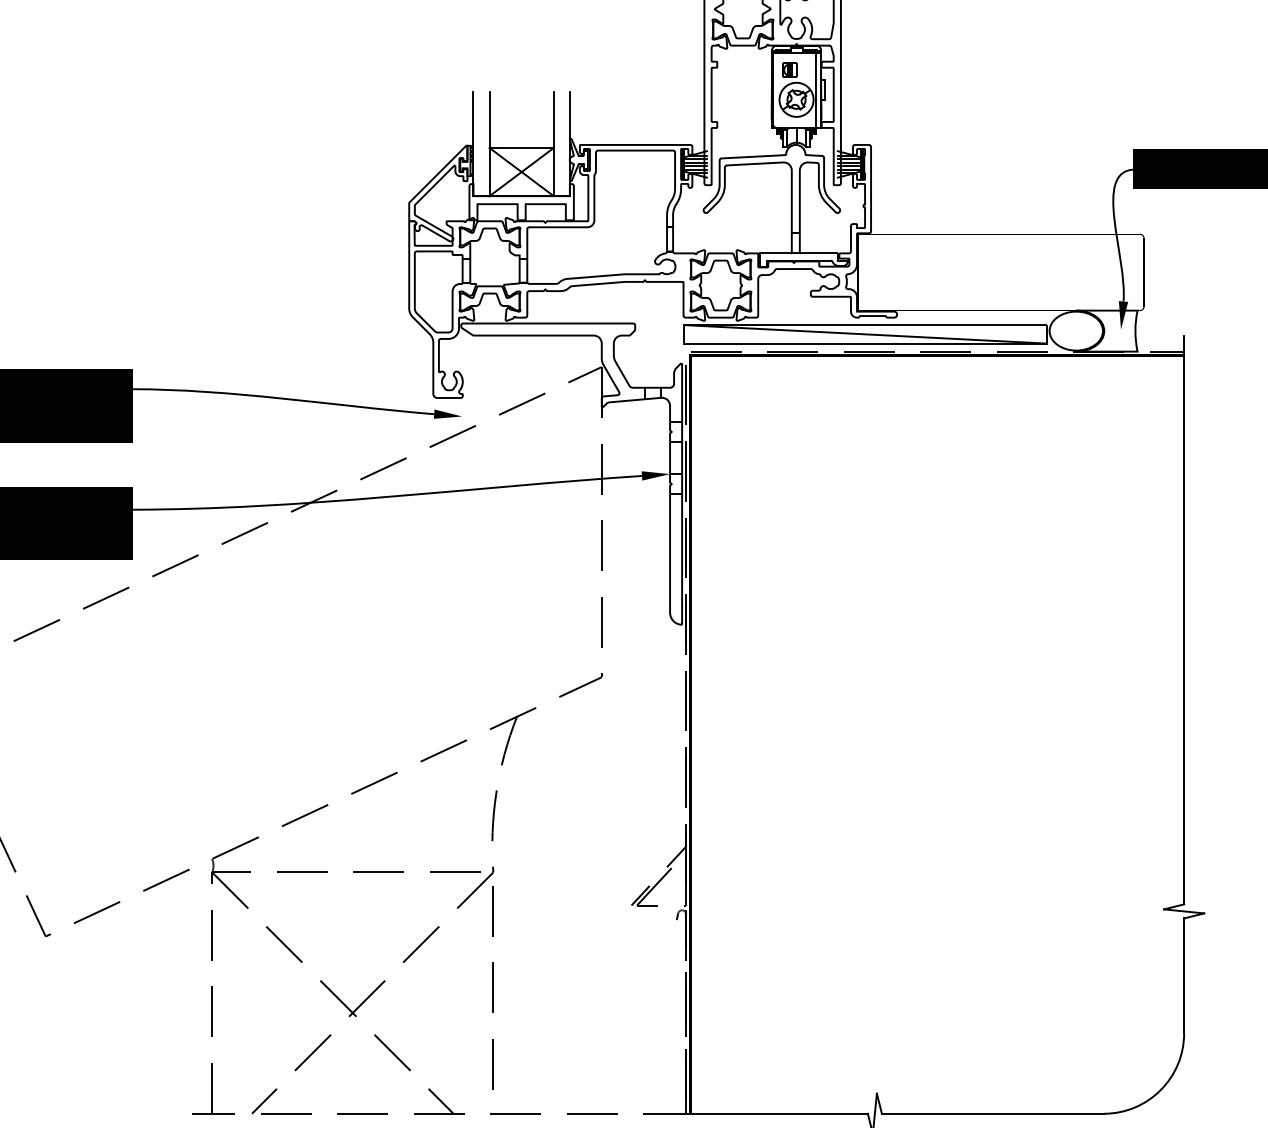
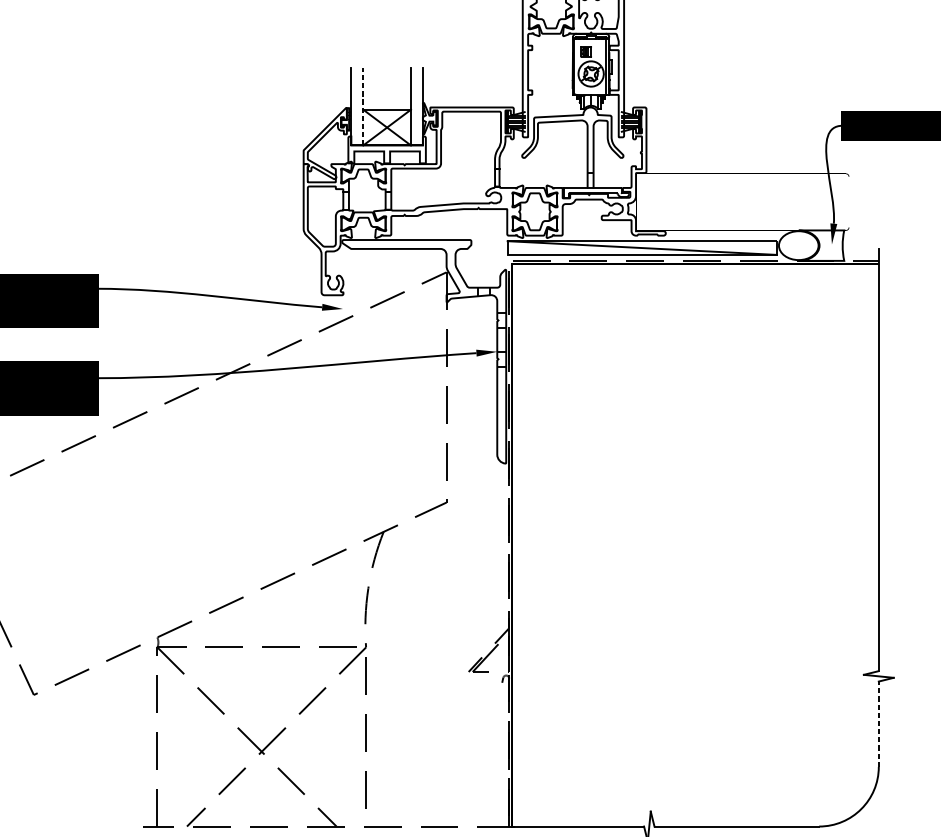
line: (489, 143) -> (363, 106), solid -> dashed
line: (1184, 975) -> (879, 723), solid -> dashed

